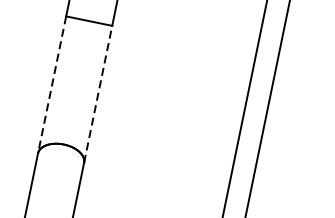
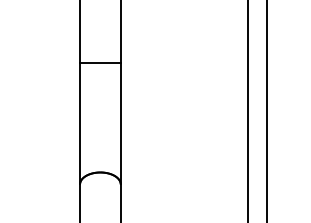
line: (52, 84) -> (80, 123), dashed -> solid
line: (97, 93) -> (120, 123), dashed -> solid

